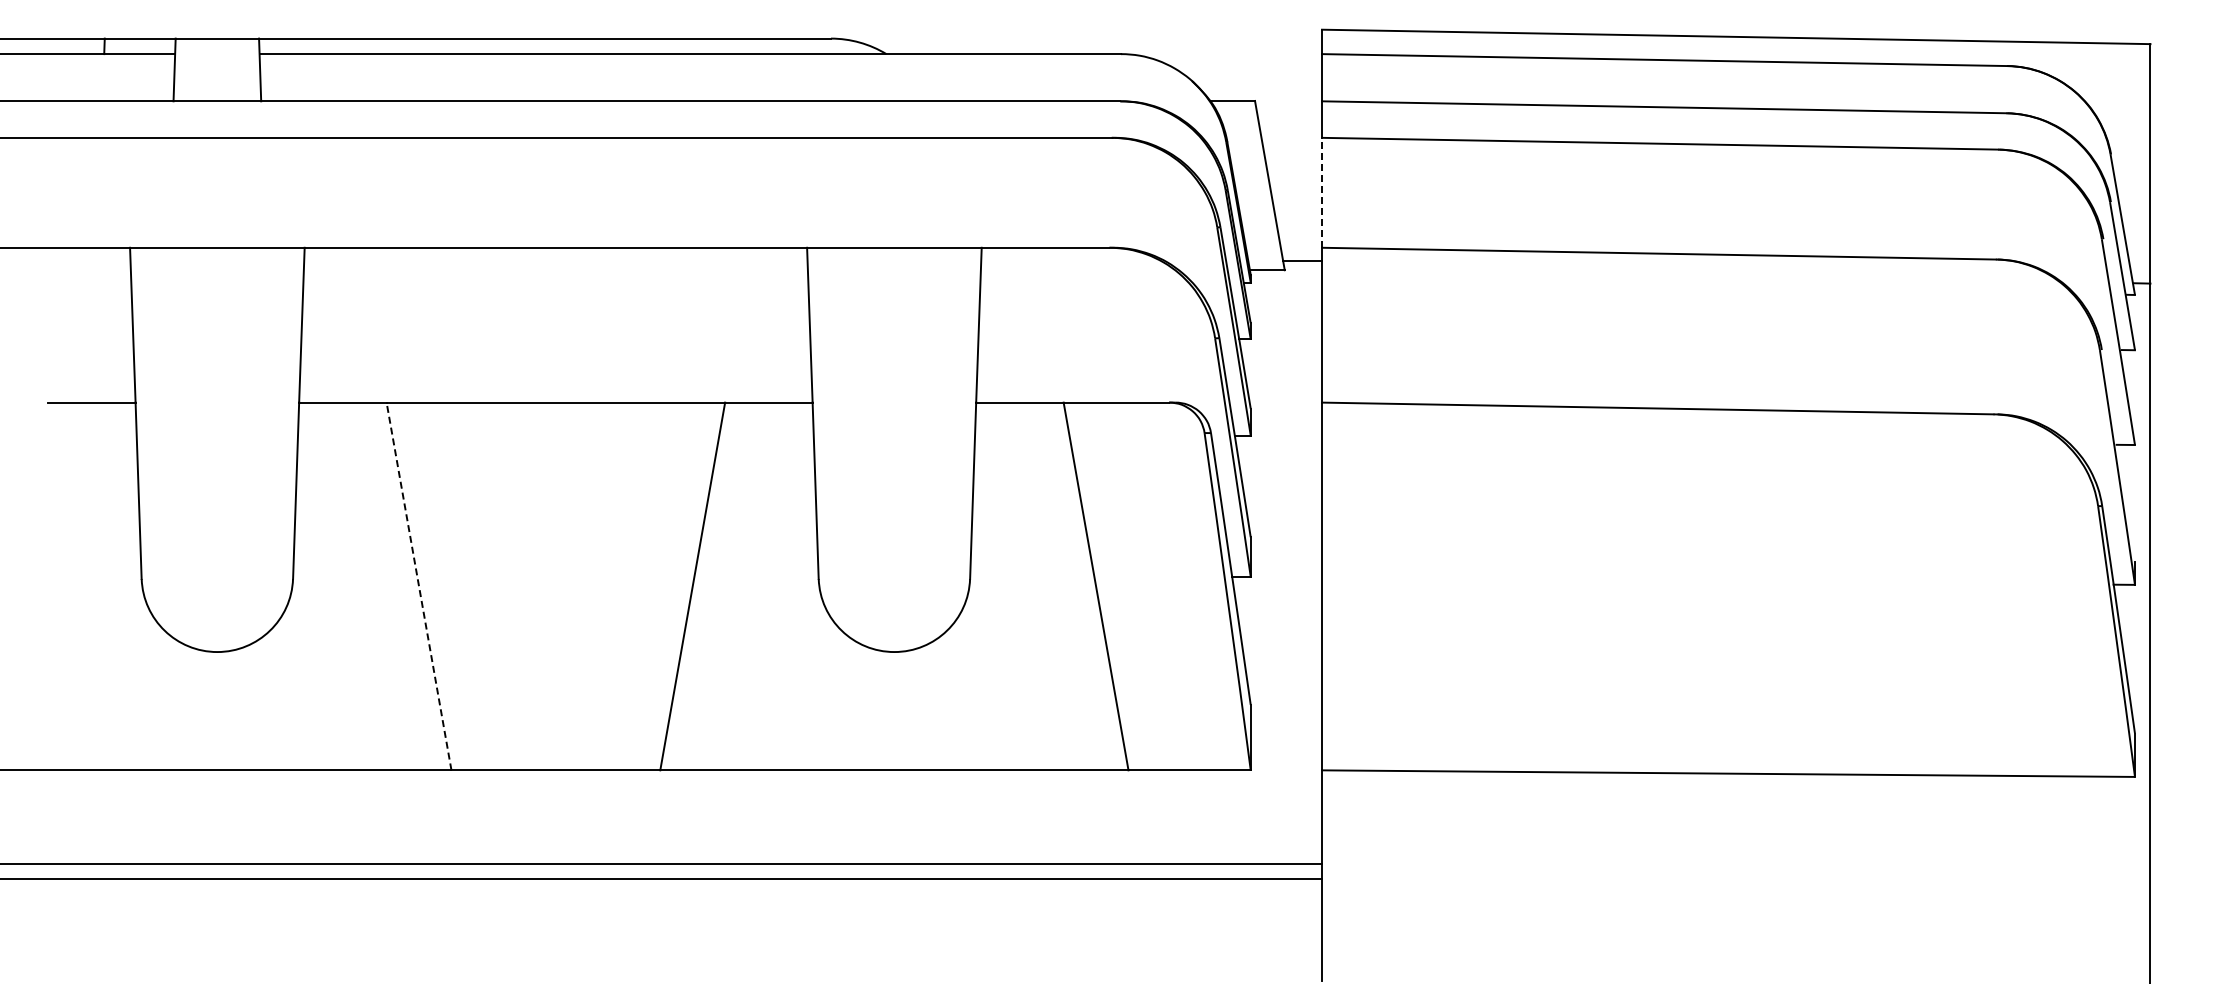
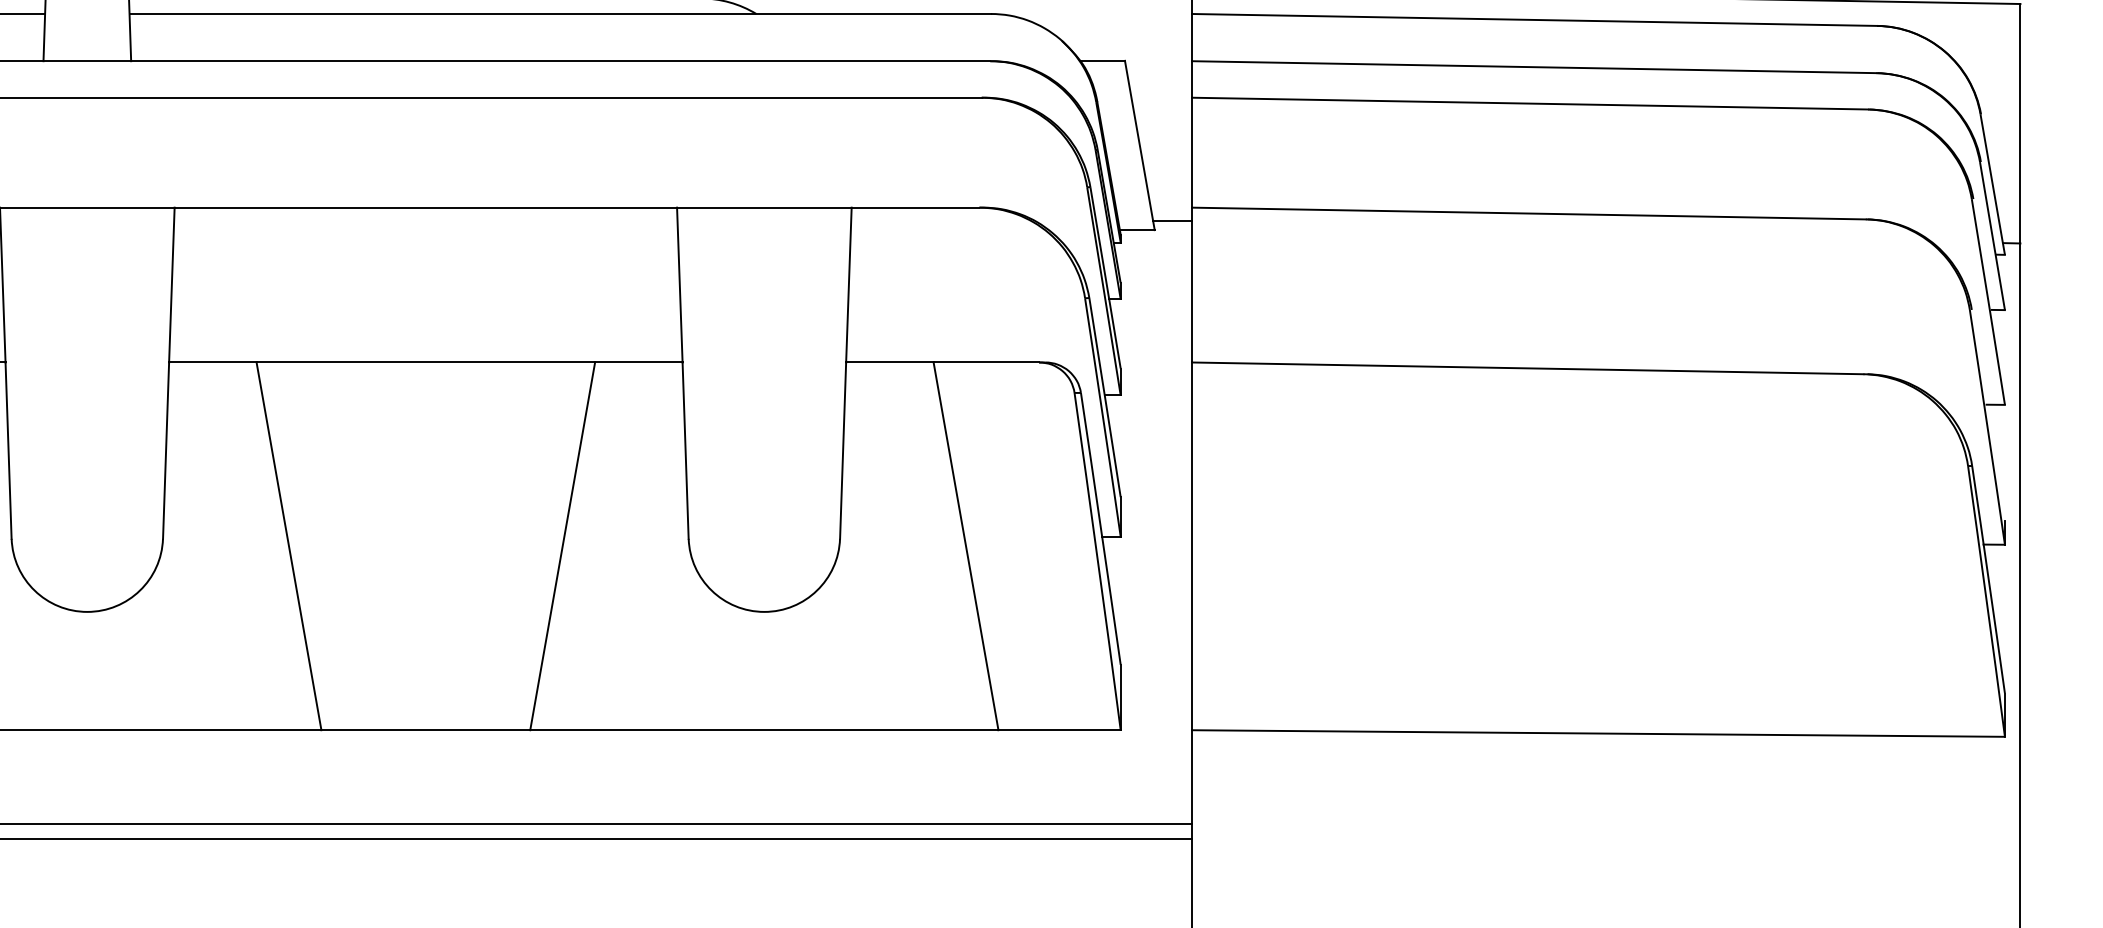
line: (1322, 192) -> (1192, 152), dashed -> solid
line: (419, 586) -> (289, 546), dashed -> solid

